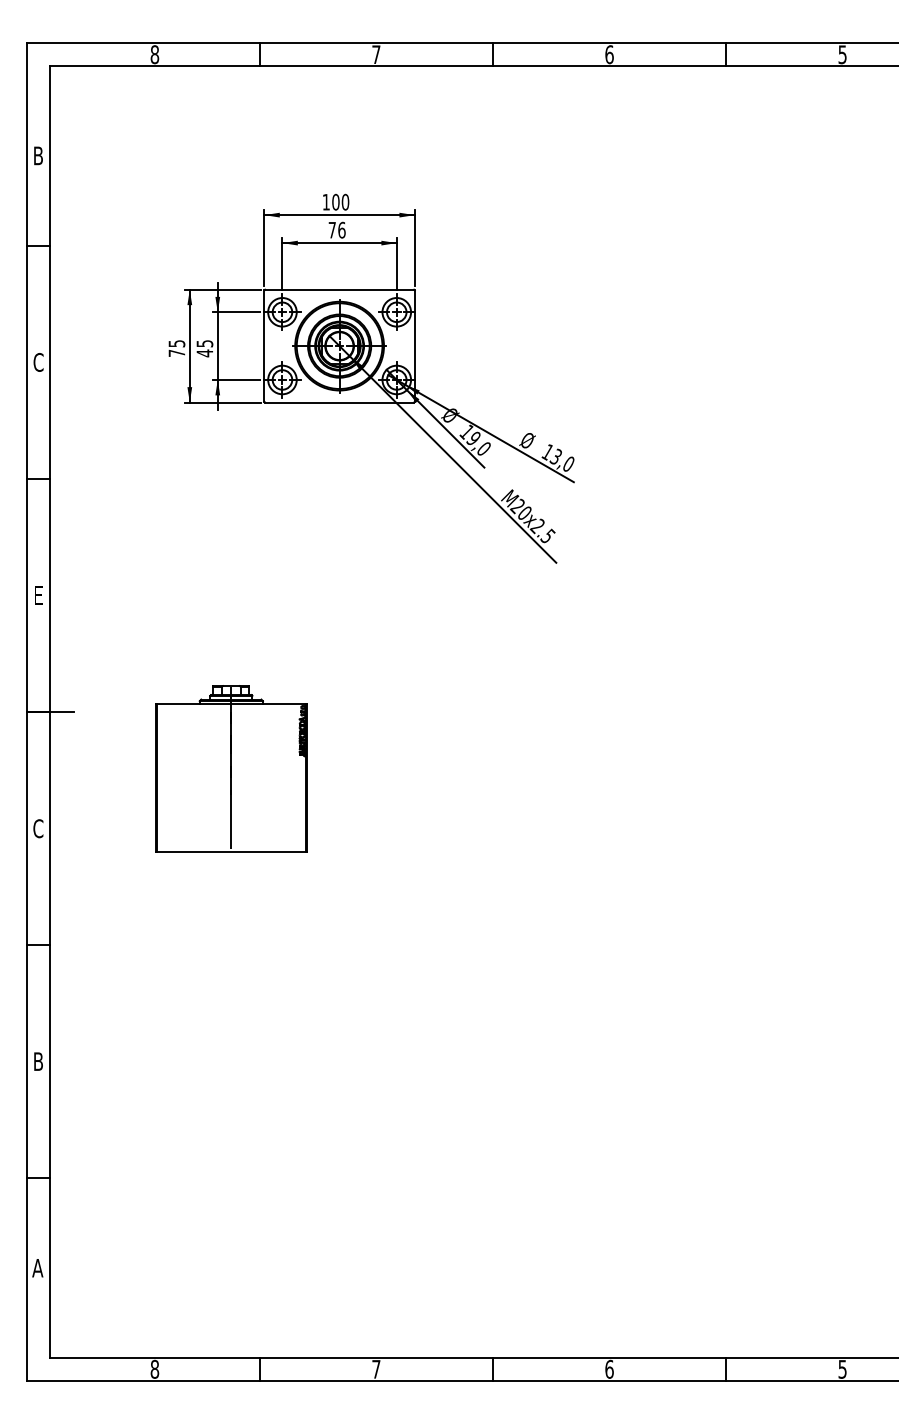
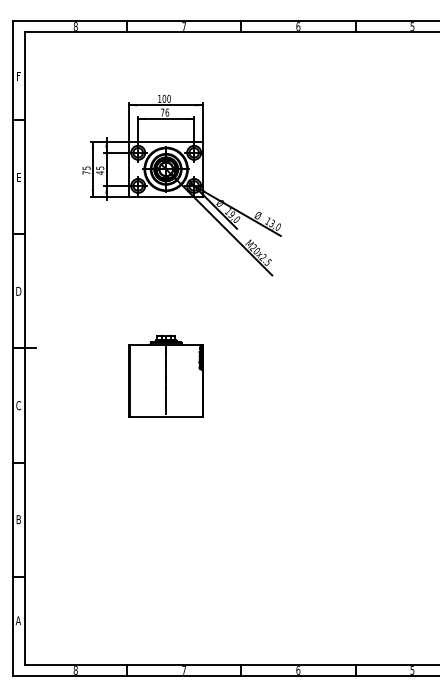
text: (37, 154) -> (18, 75), B -> F
text: (37, 360) -> (18, 176), C -> E
text: (37, 593) -> (18, 290), E -> D
part: (229, 767) -> (165, 375), moved

